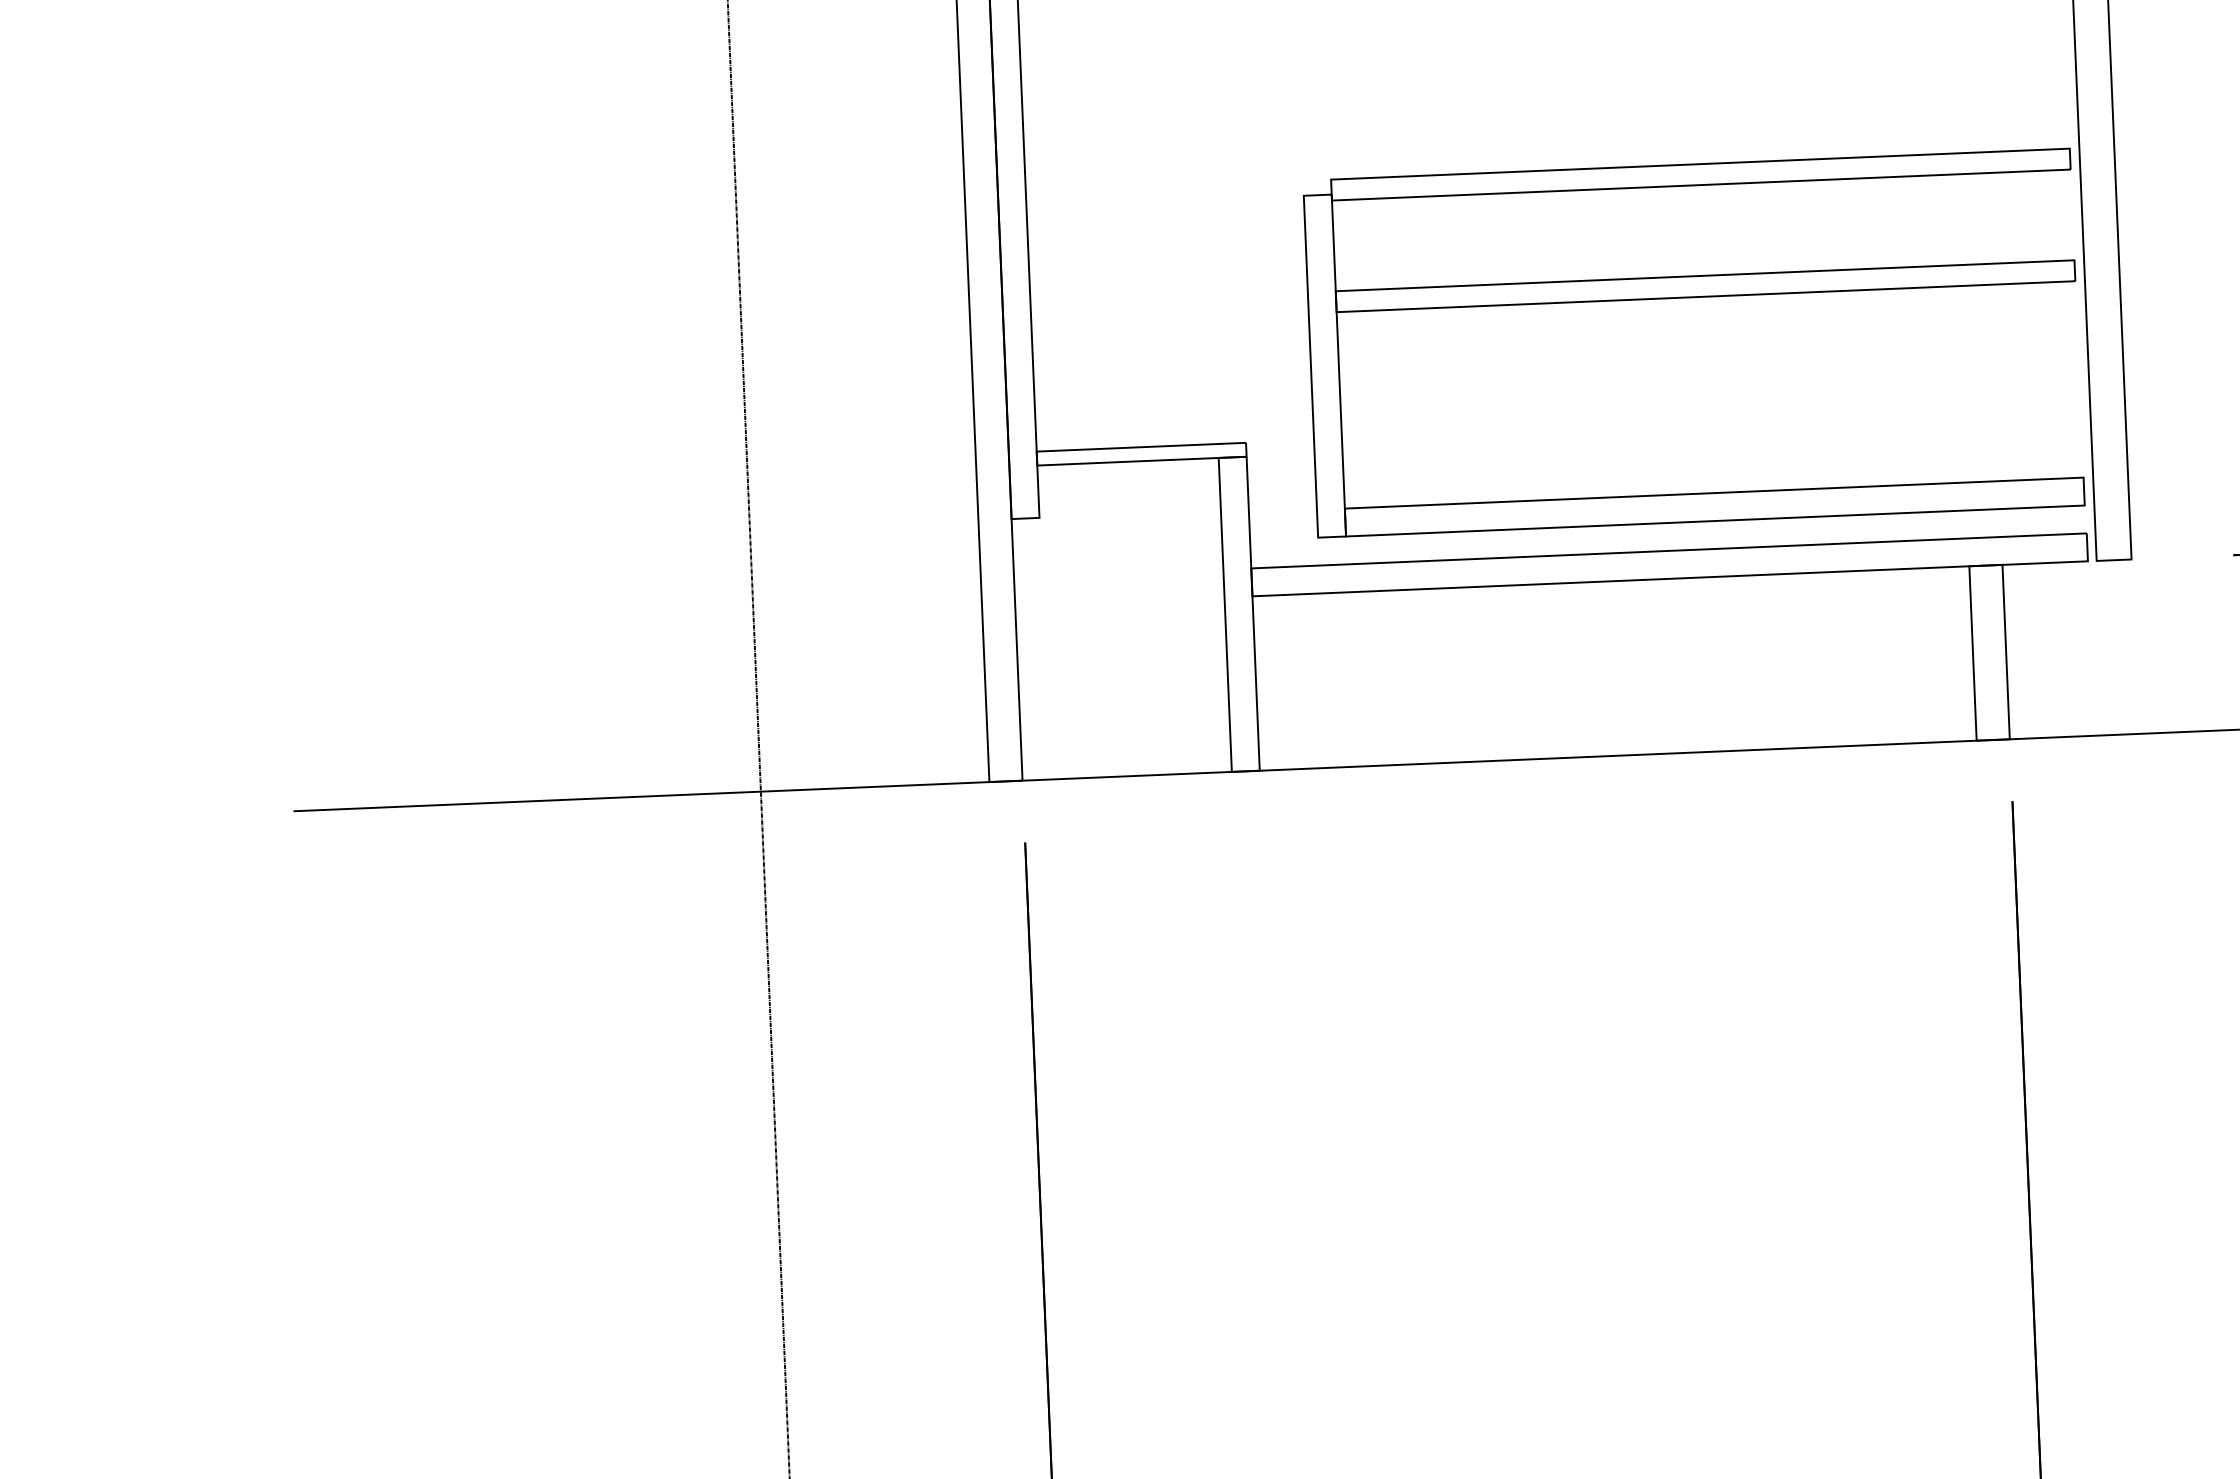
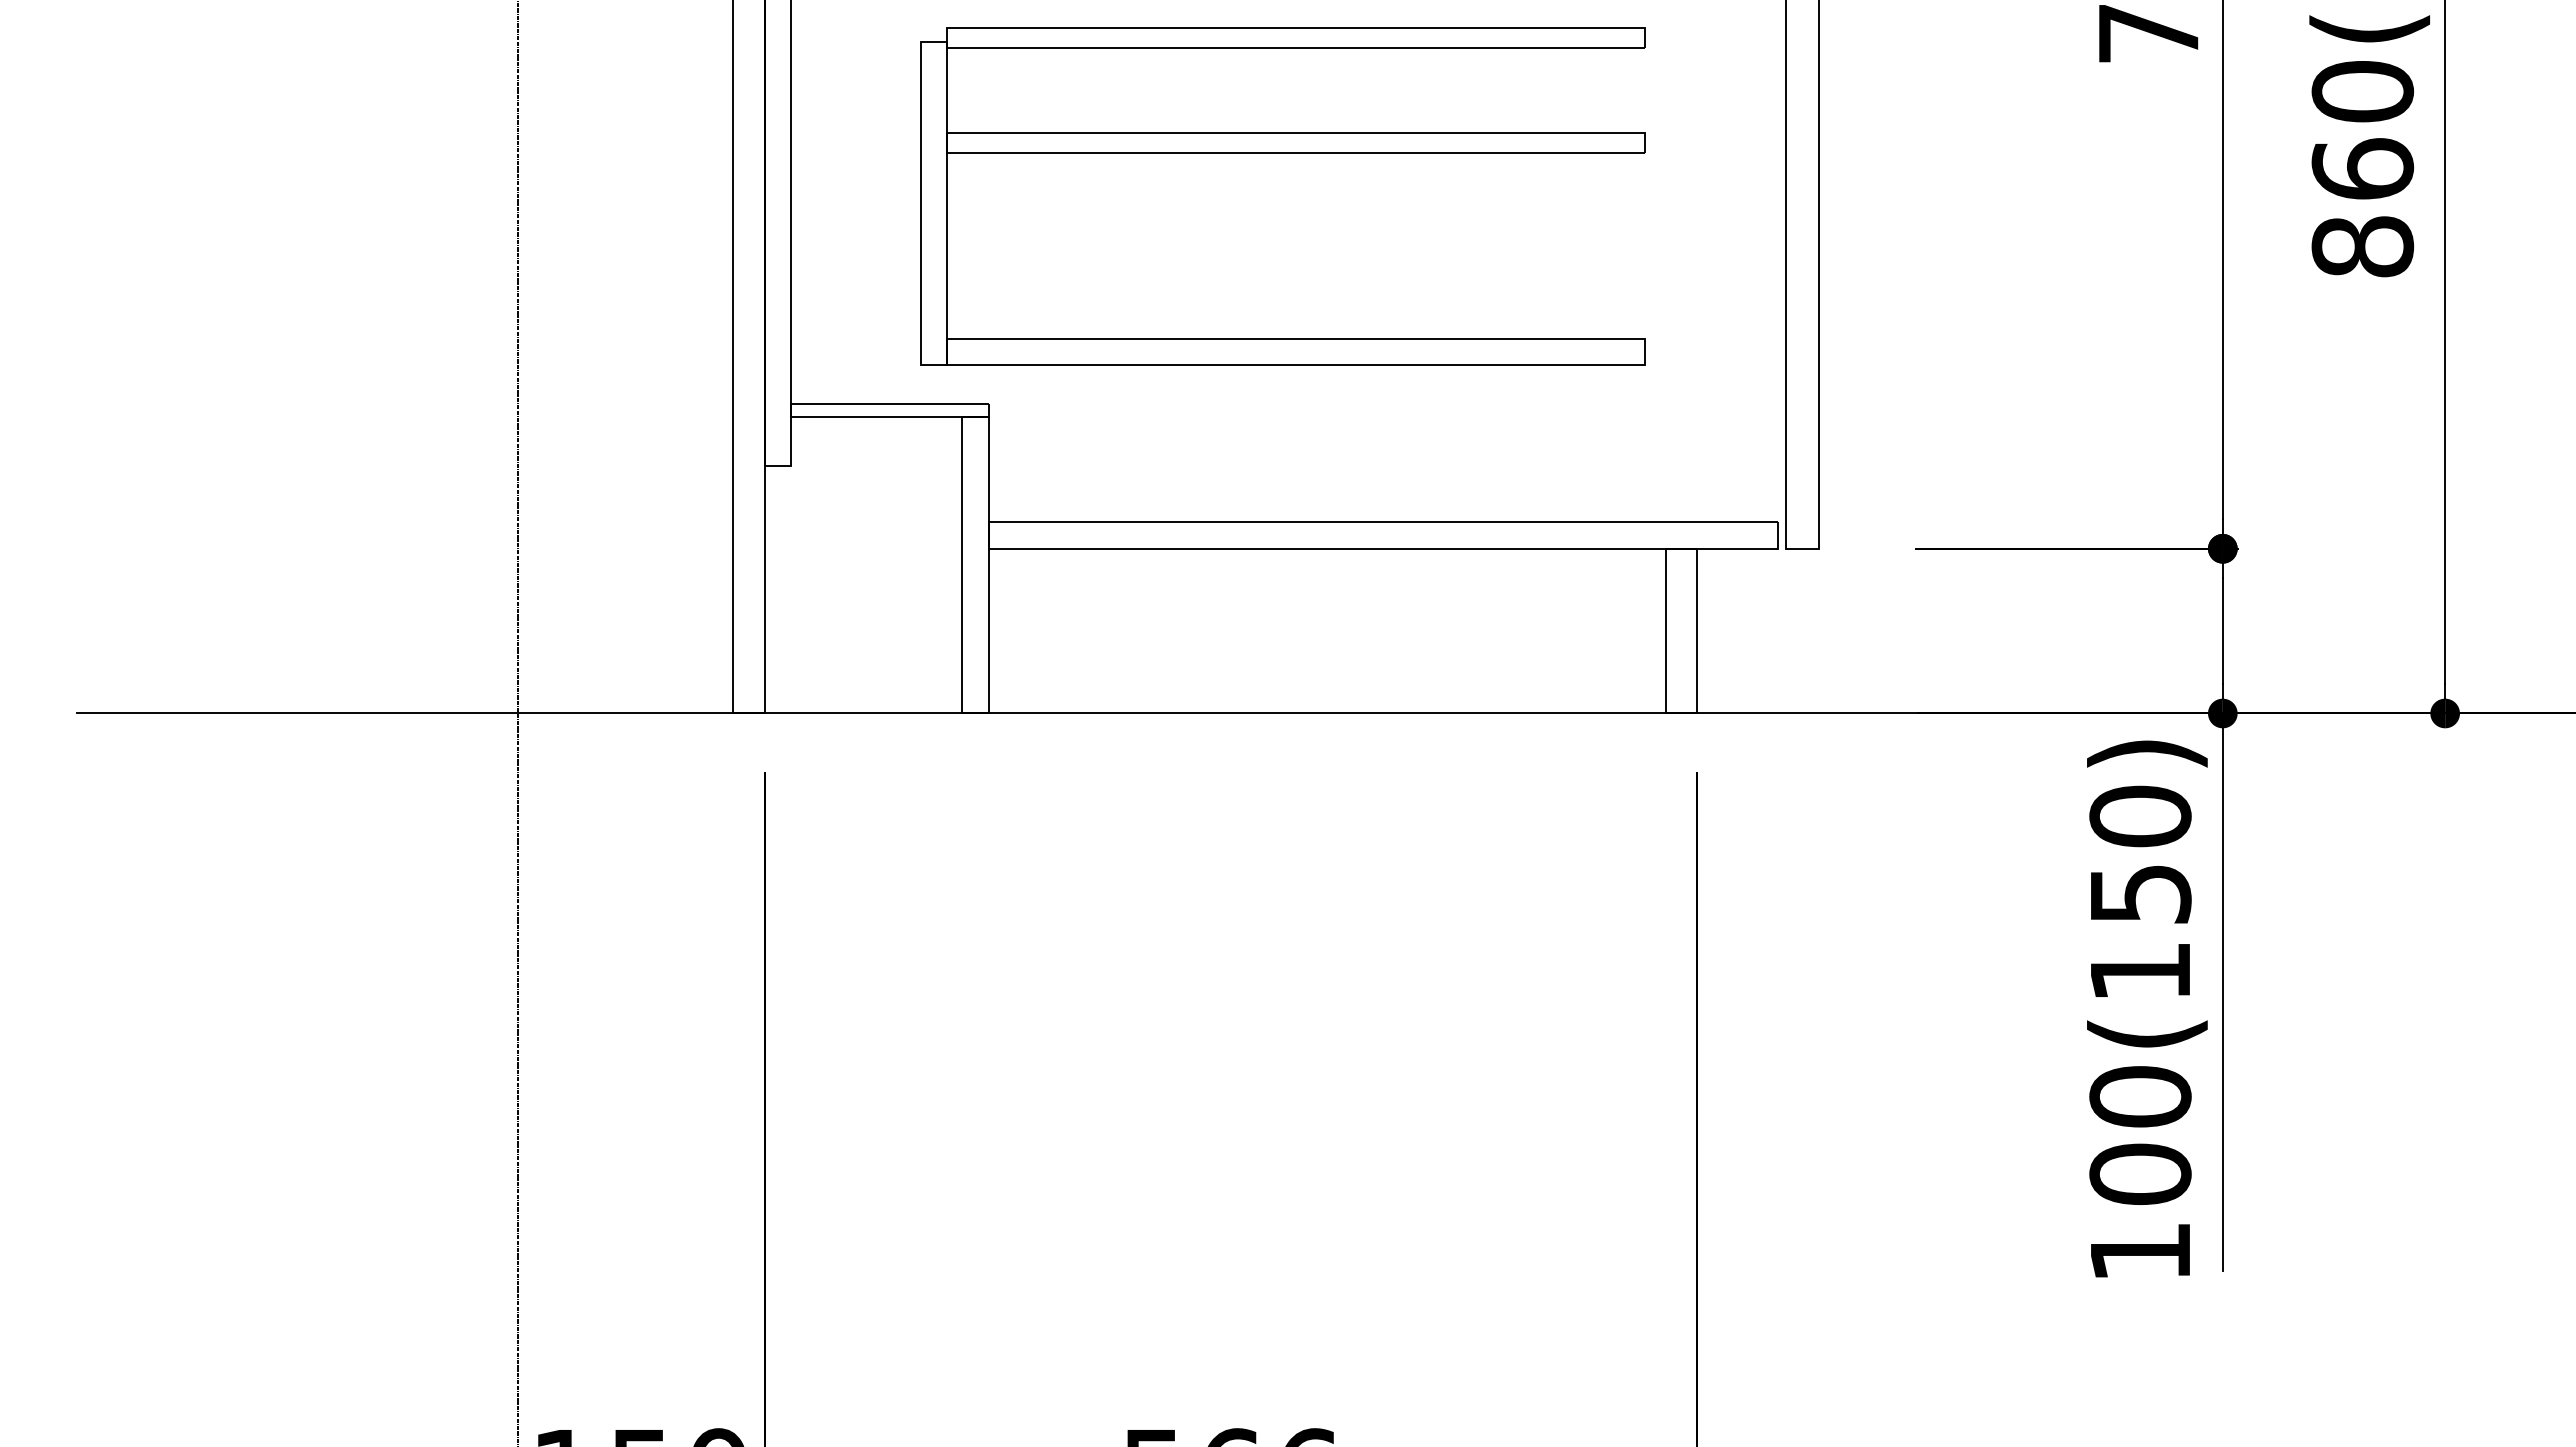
part: (1691, 297) -> (1282, 153), moved

